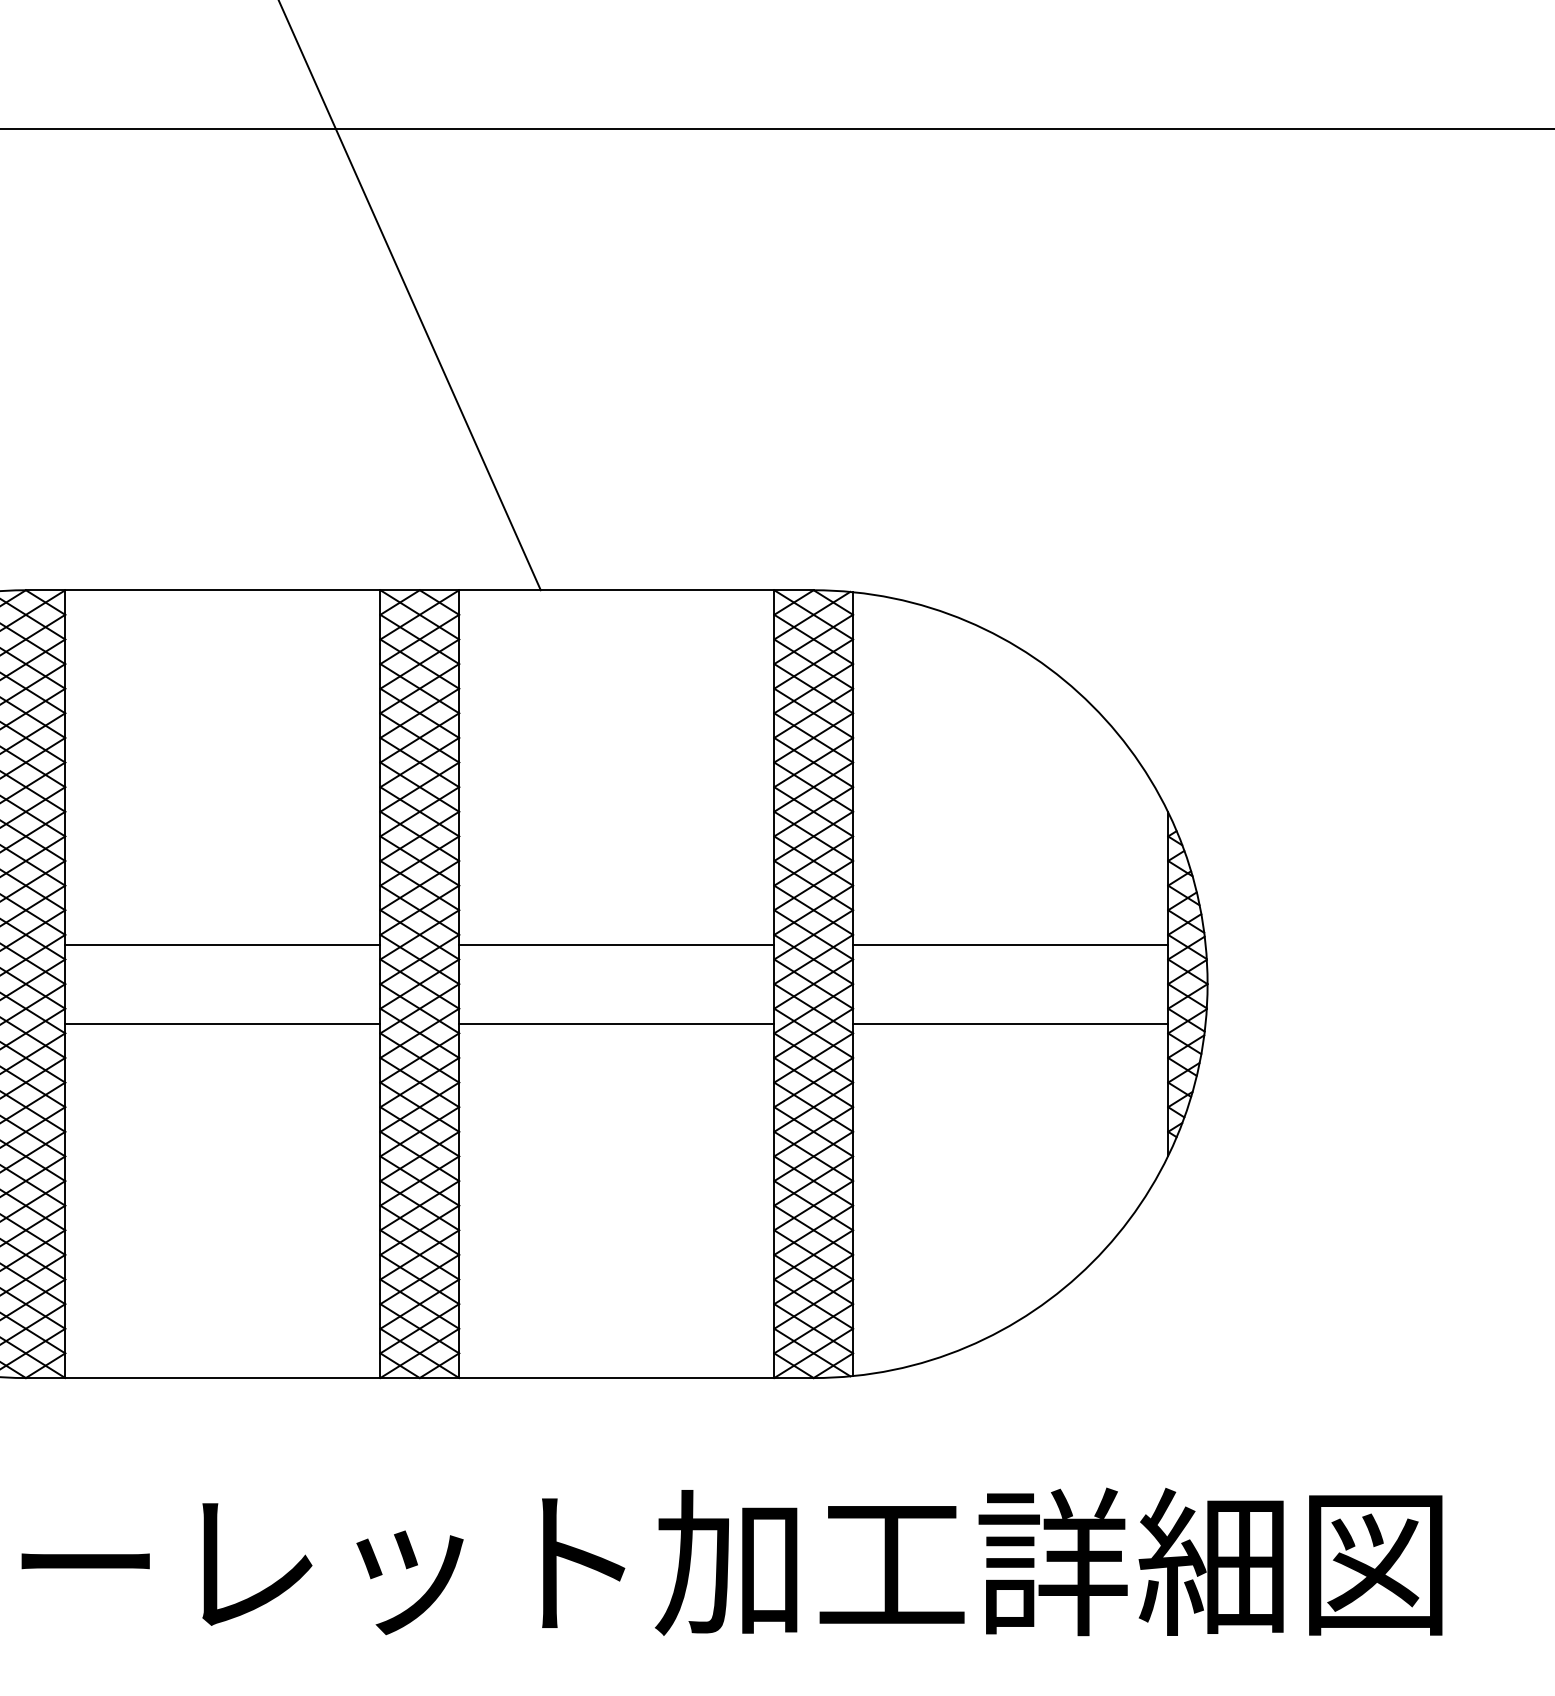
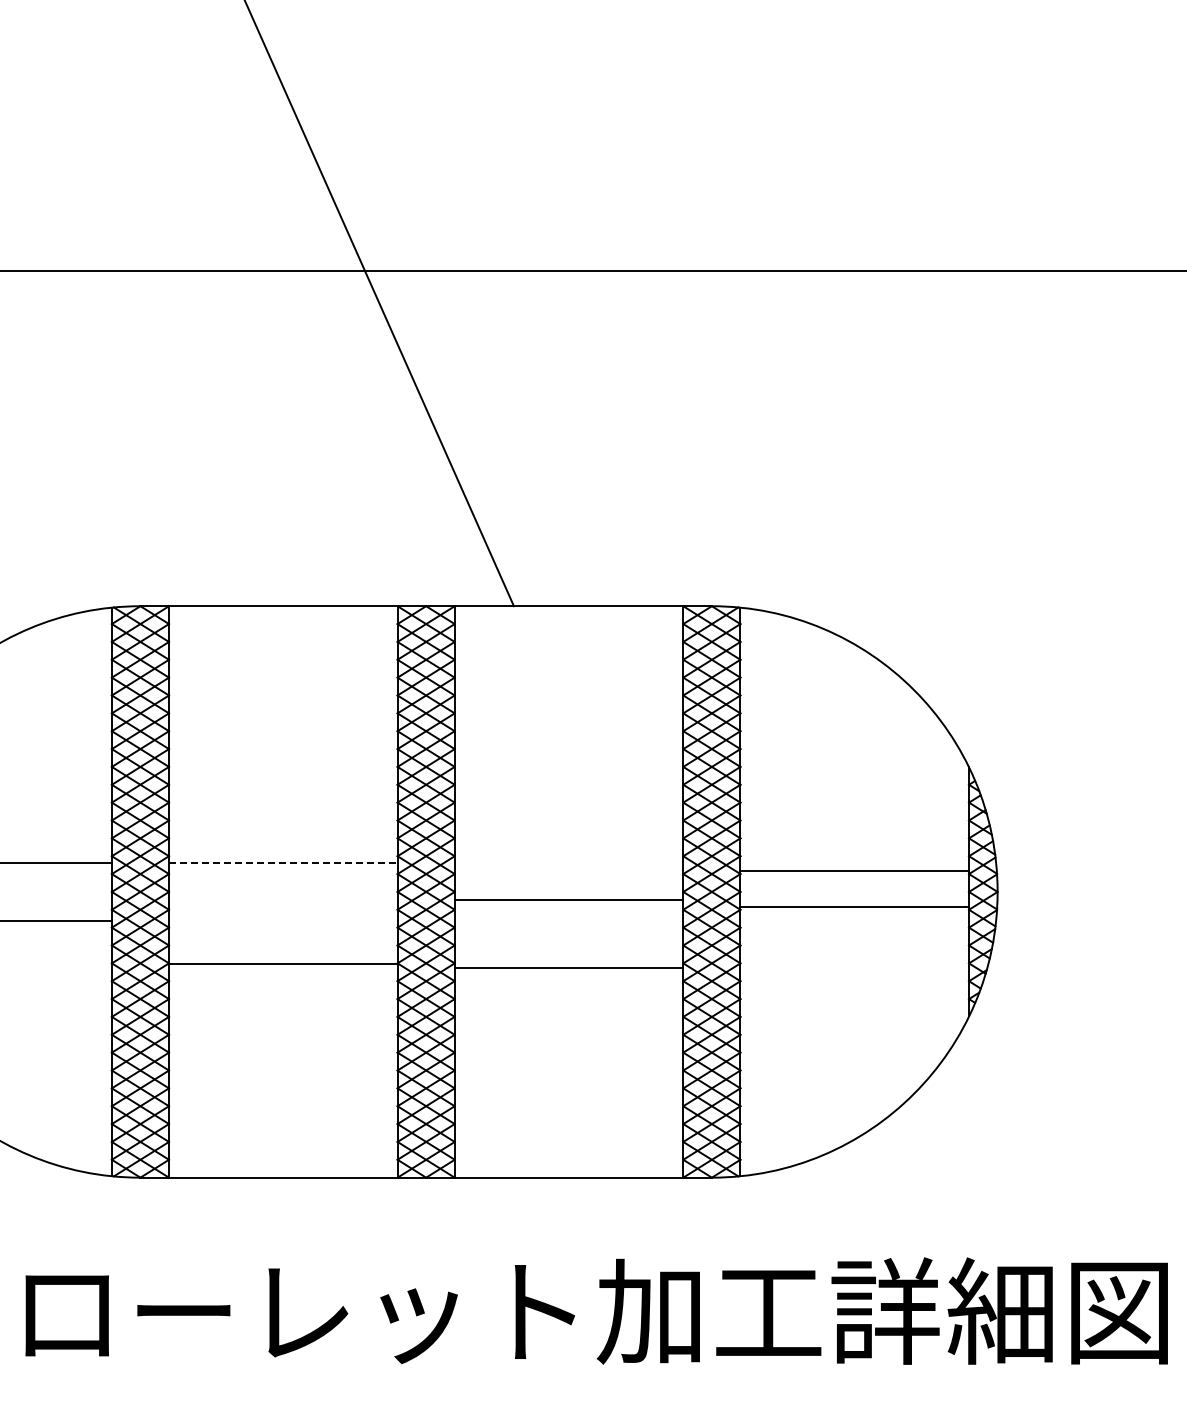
line: (223, 944) -> (283, 863), solid -> dashed
line: (616, 944) -> (568, 900), moved
line: (1010, 944) -> (854, 907), moved
line: (223, 1023) -> (283, 963), moved
line: (616, 1023) -> (568, 967), moved
line: (1010, 1023) -> (854, 870), moved

